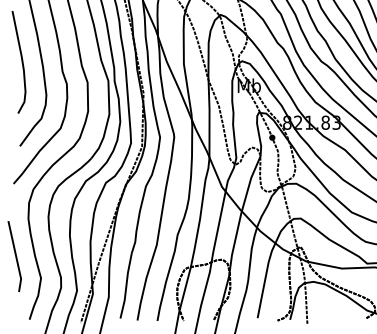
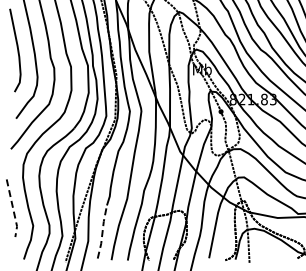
line: (16, 258) -> (13, 209), solid -> dashed
line: (126, 286) -> (102, 232), solid -> dashed

